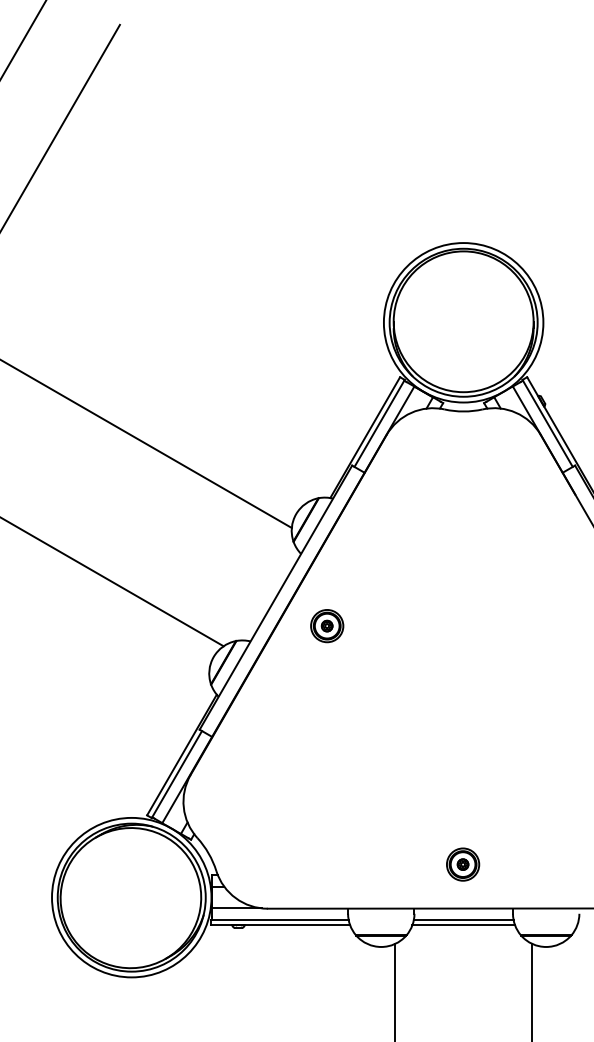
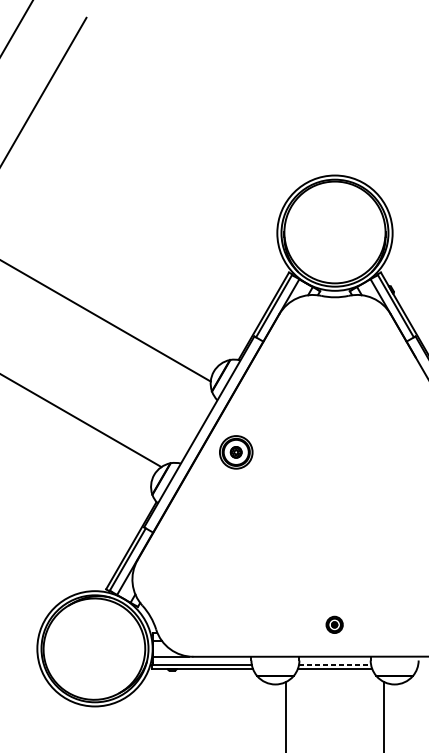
part: (327, 626) -> (236, 452), size x1.4
part: (463, 864) -> (334, 624), size x0.7
line: (463, 920) -> (334, 665), solid -> dashed

